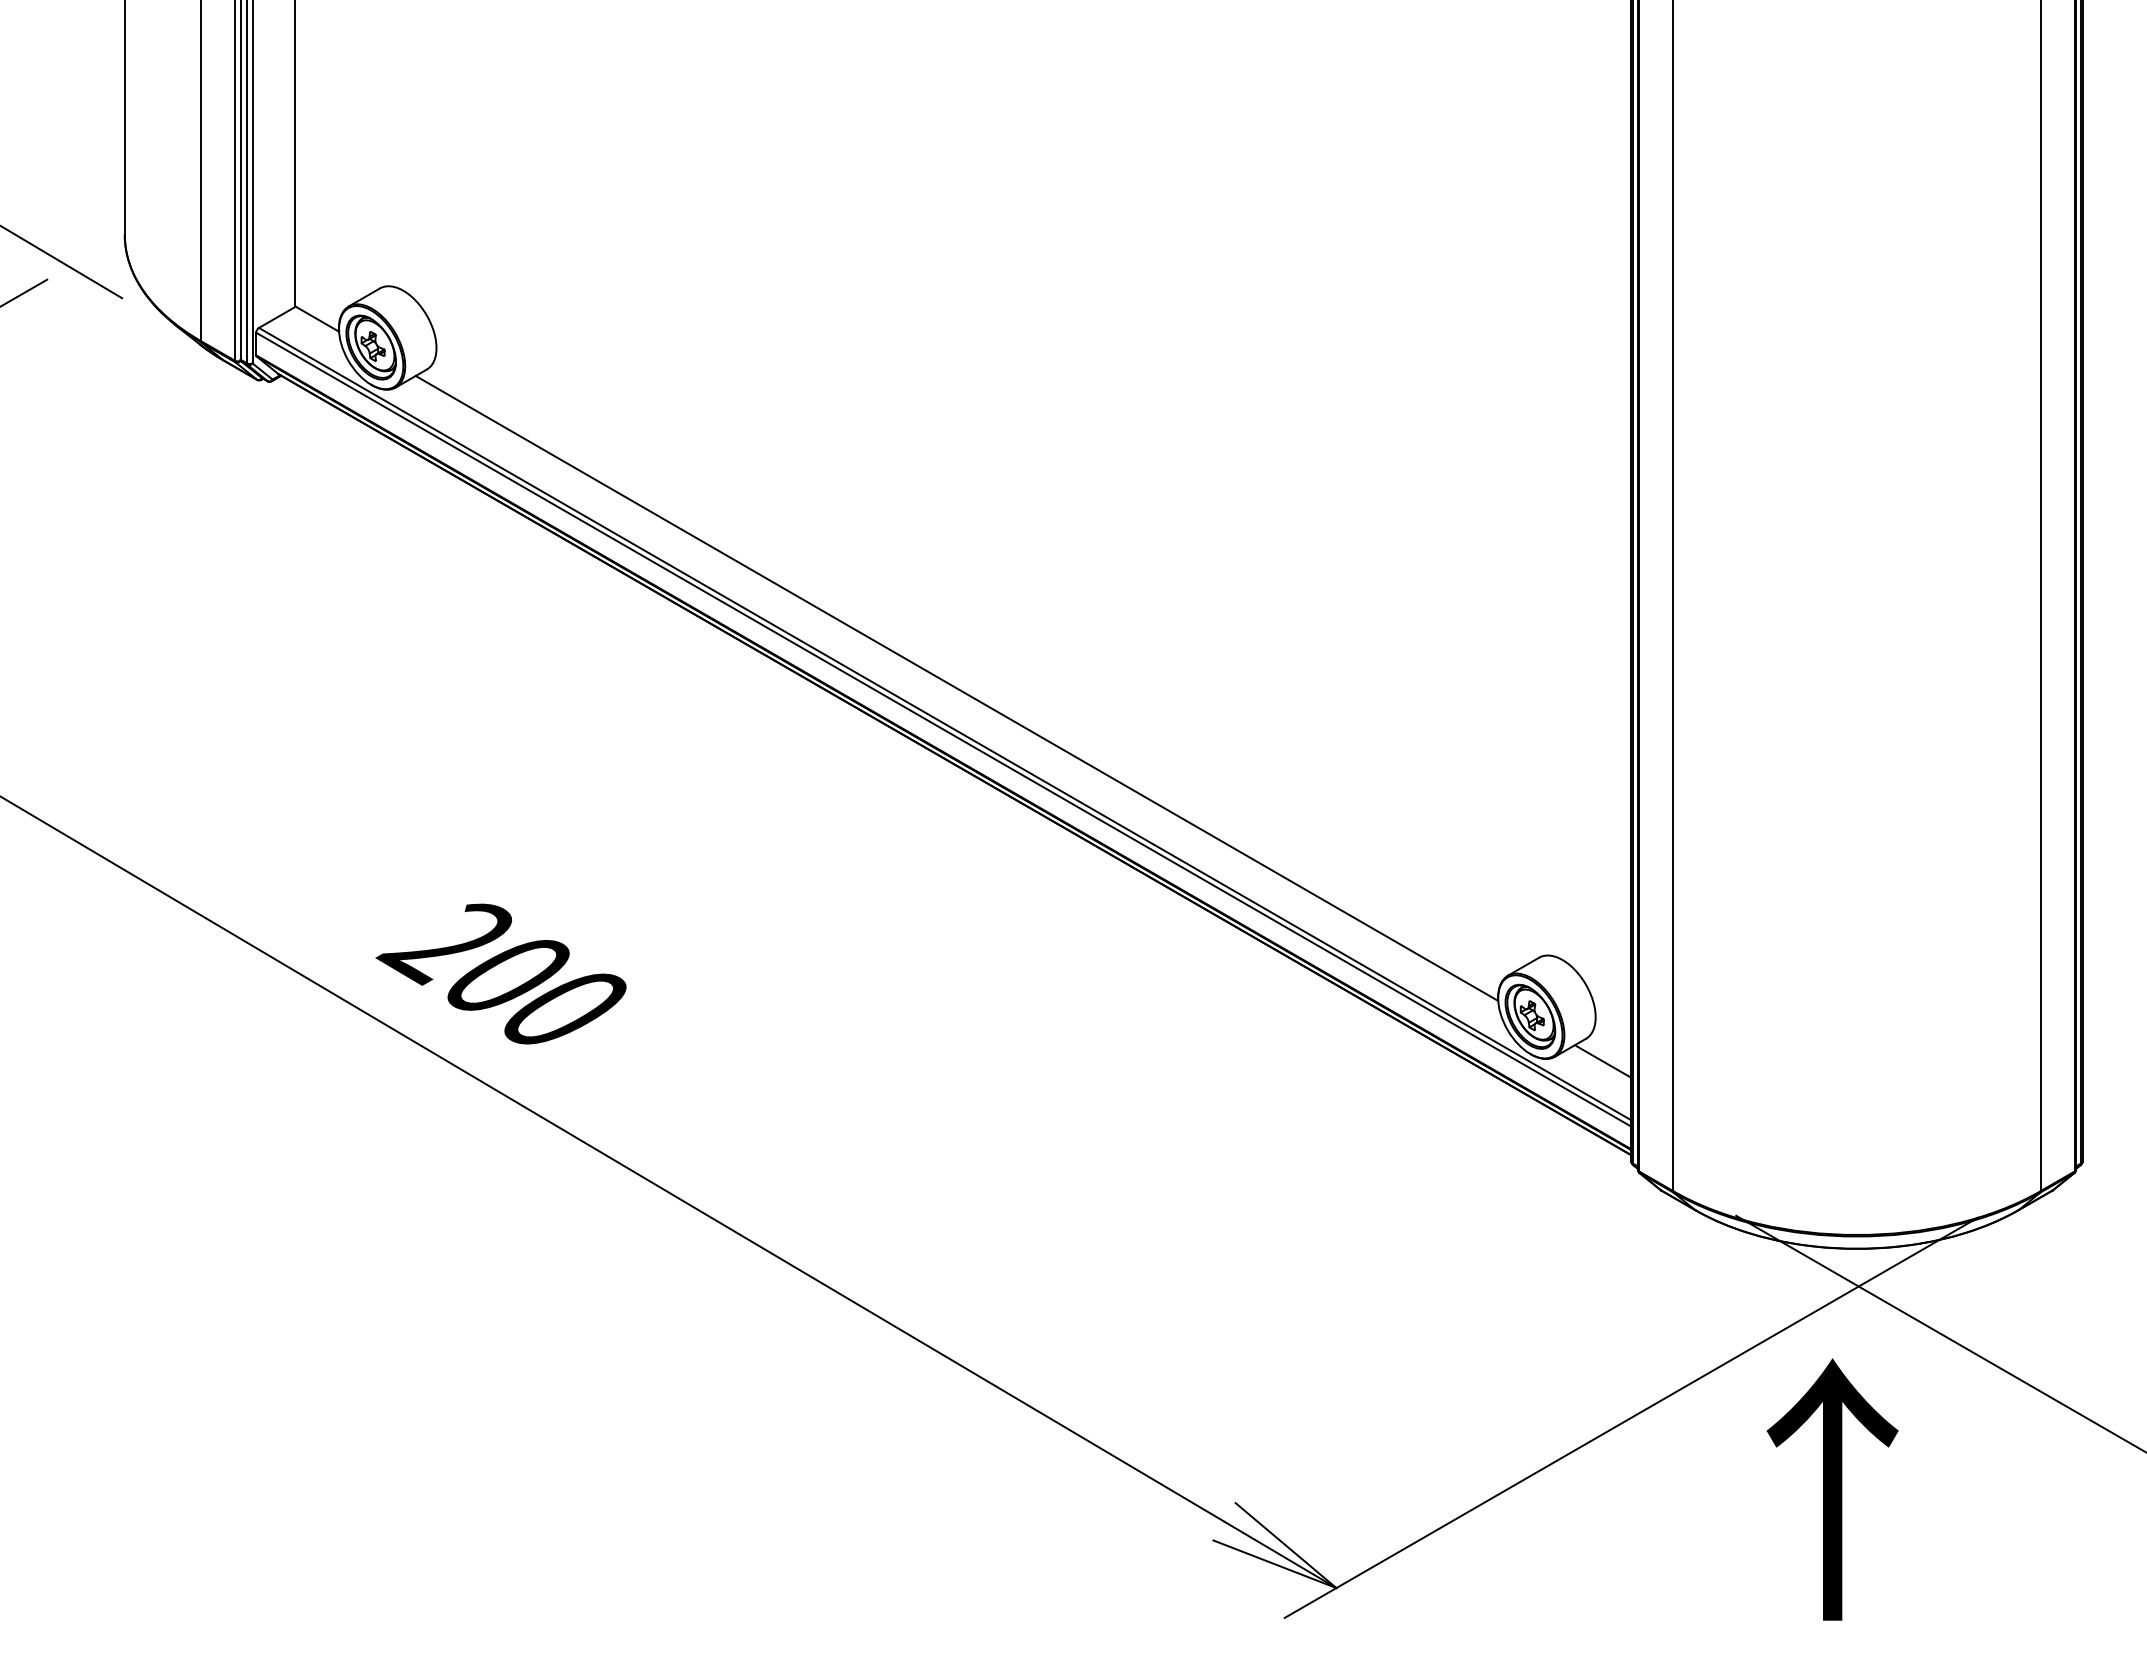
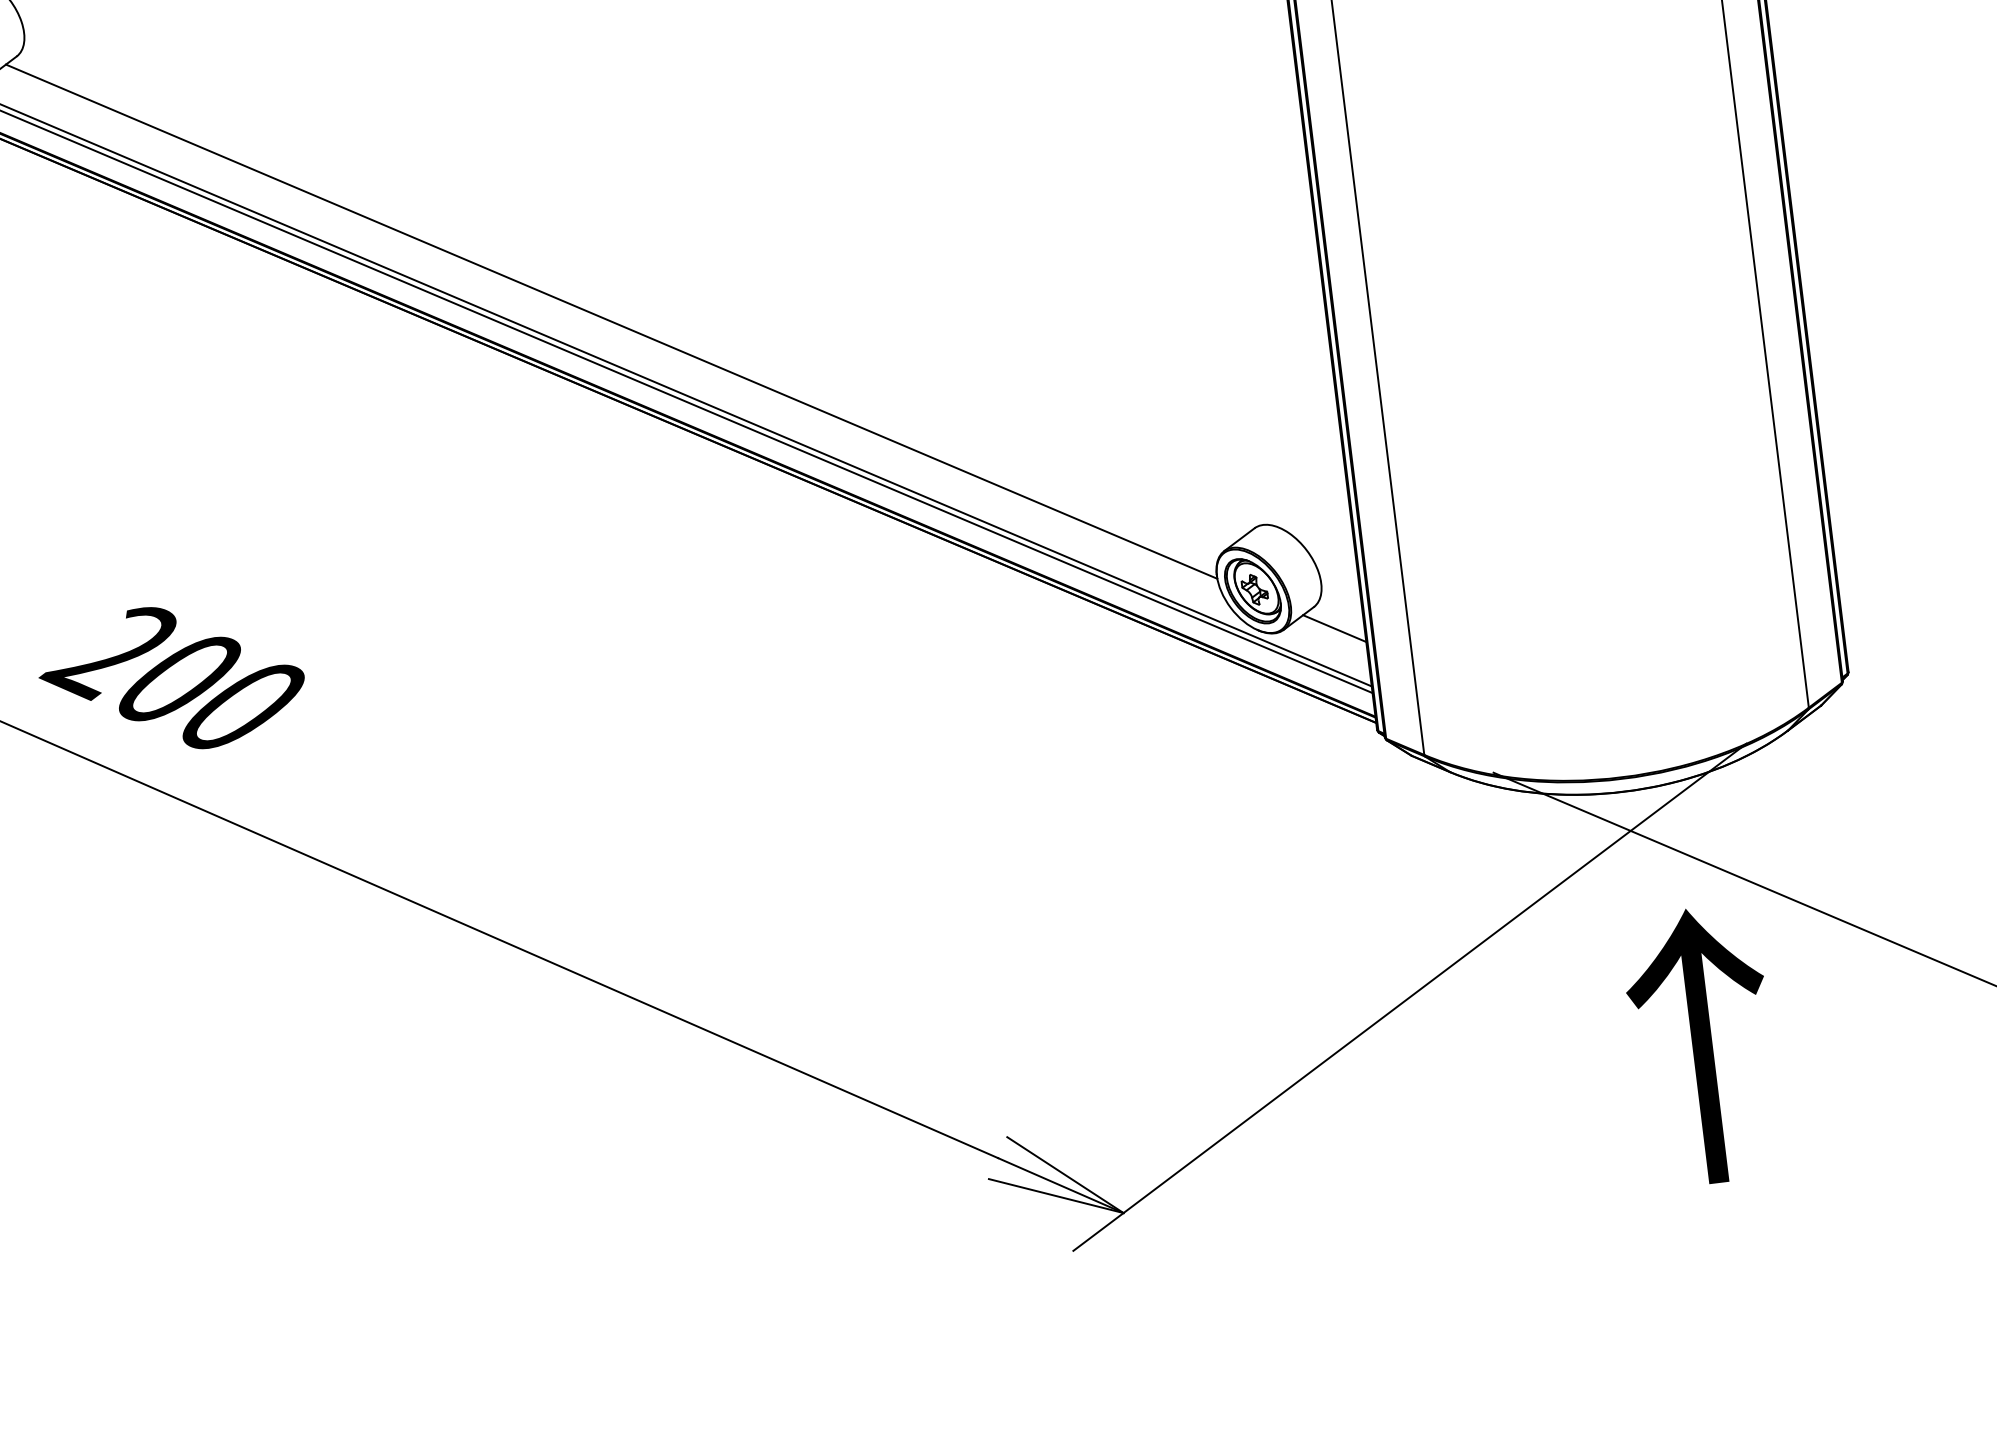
text: (1832, 1489) -> (1702, 1045), moved

